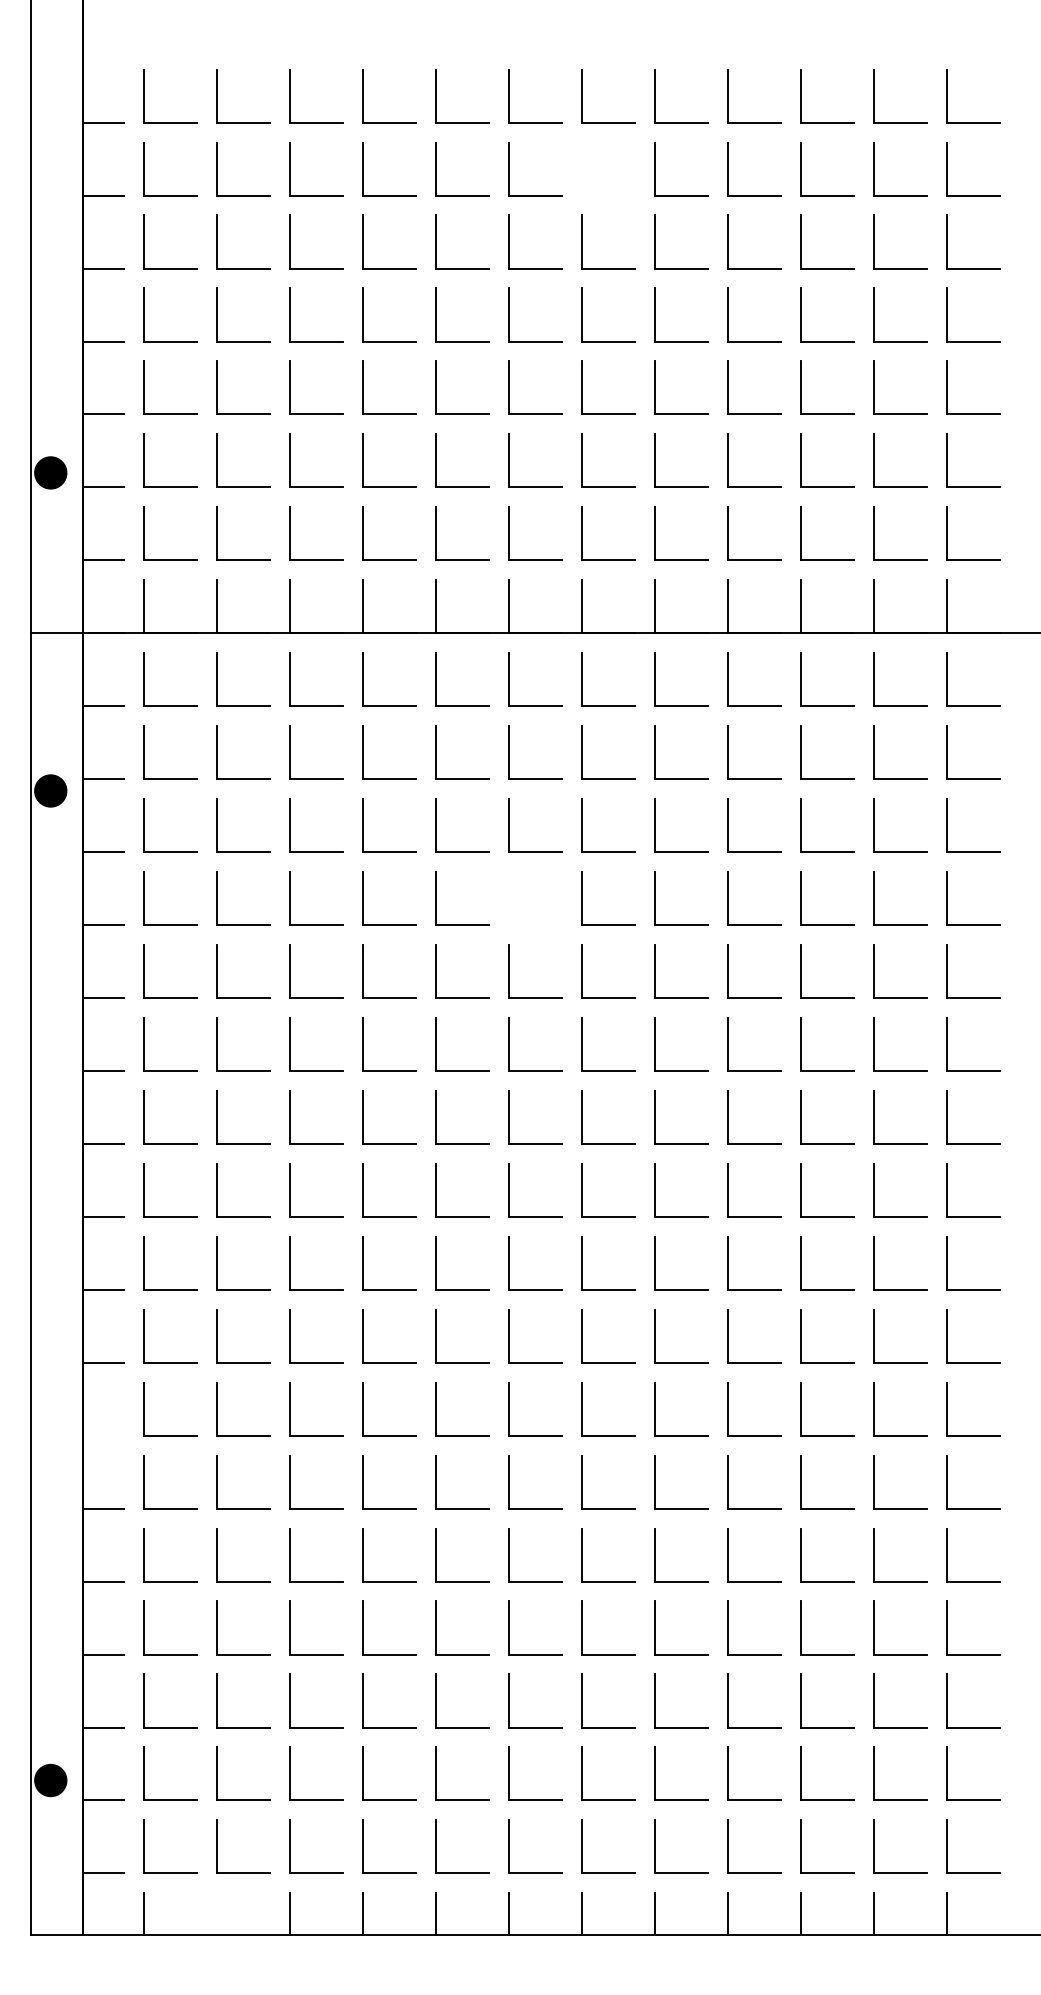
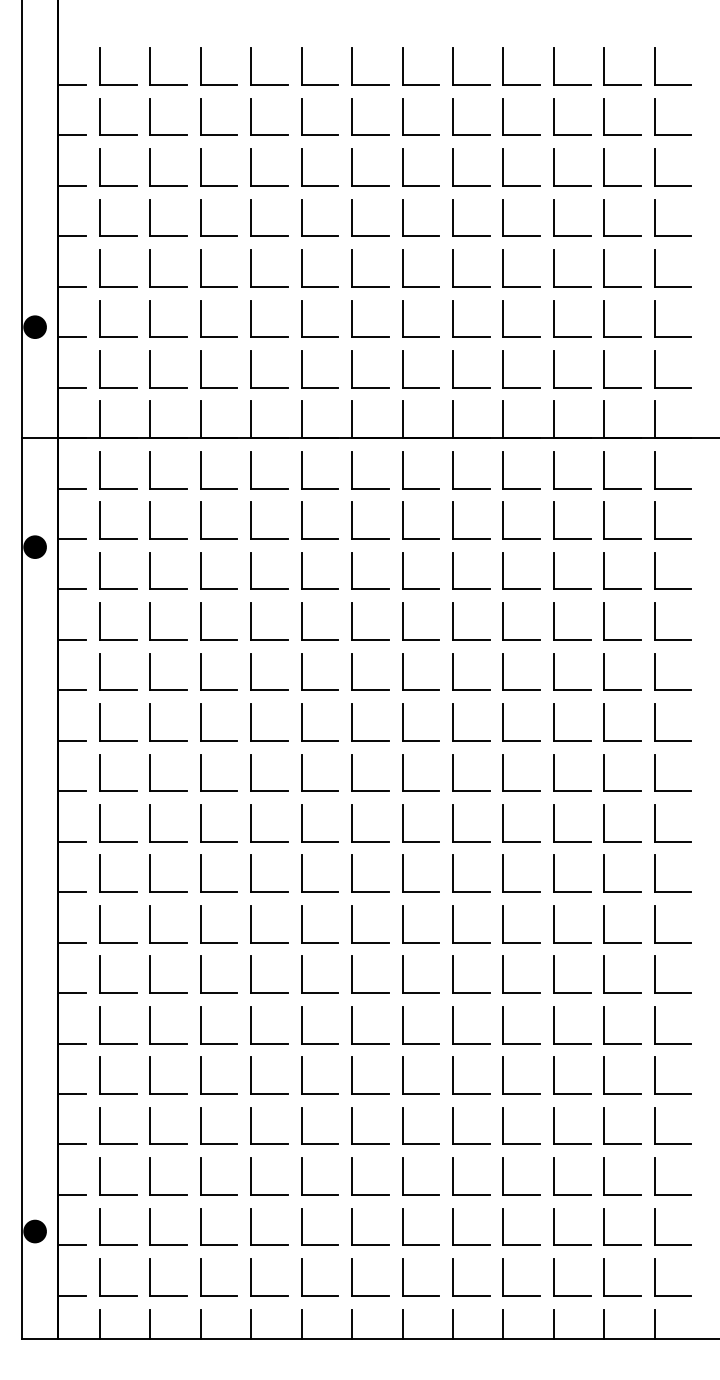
part: (583, 168) -> (403, 116), added
part: (509, 898) -> (352, 621), added
line: (103, 1436) -> (71, 993), added
line: (217, 1913) -> (150, 1323), added

